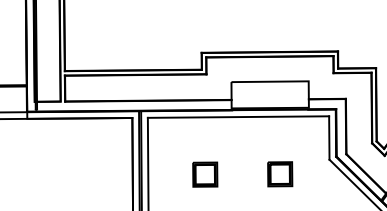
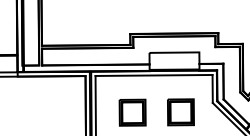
part: (205, 174) -> (132, 112), size x1.67
part: (279, 174) -> (180, 112), size x1.67

